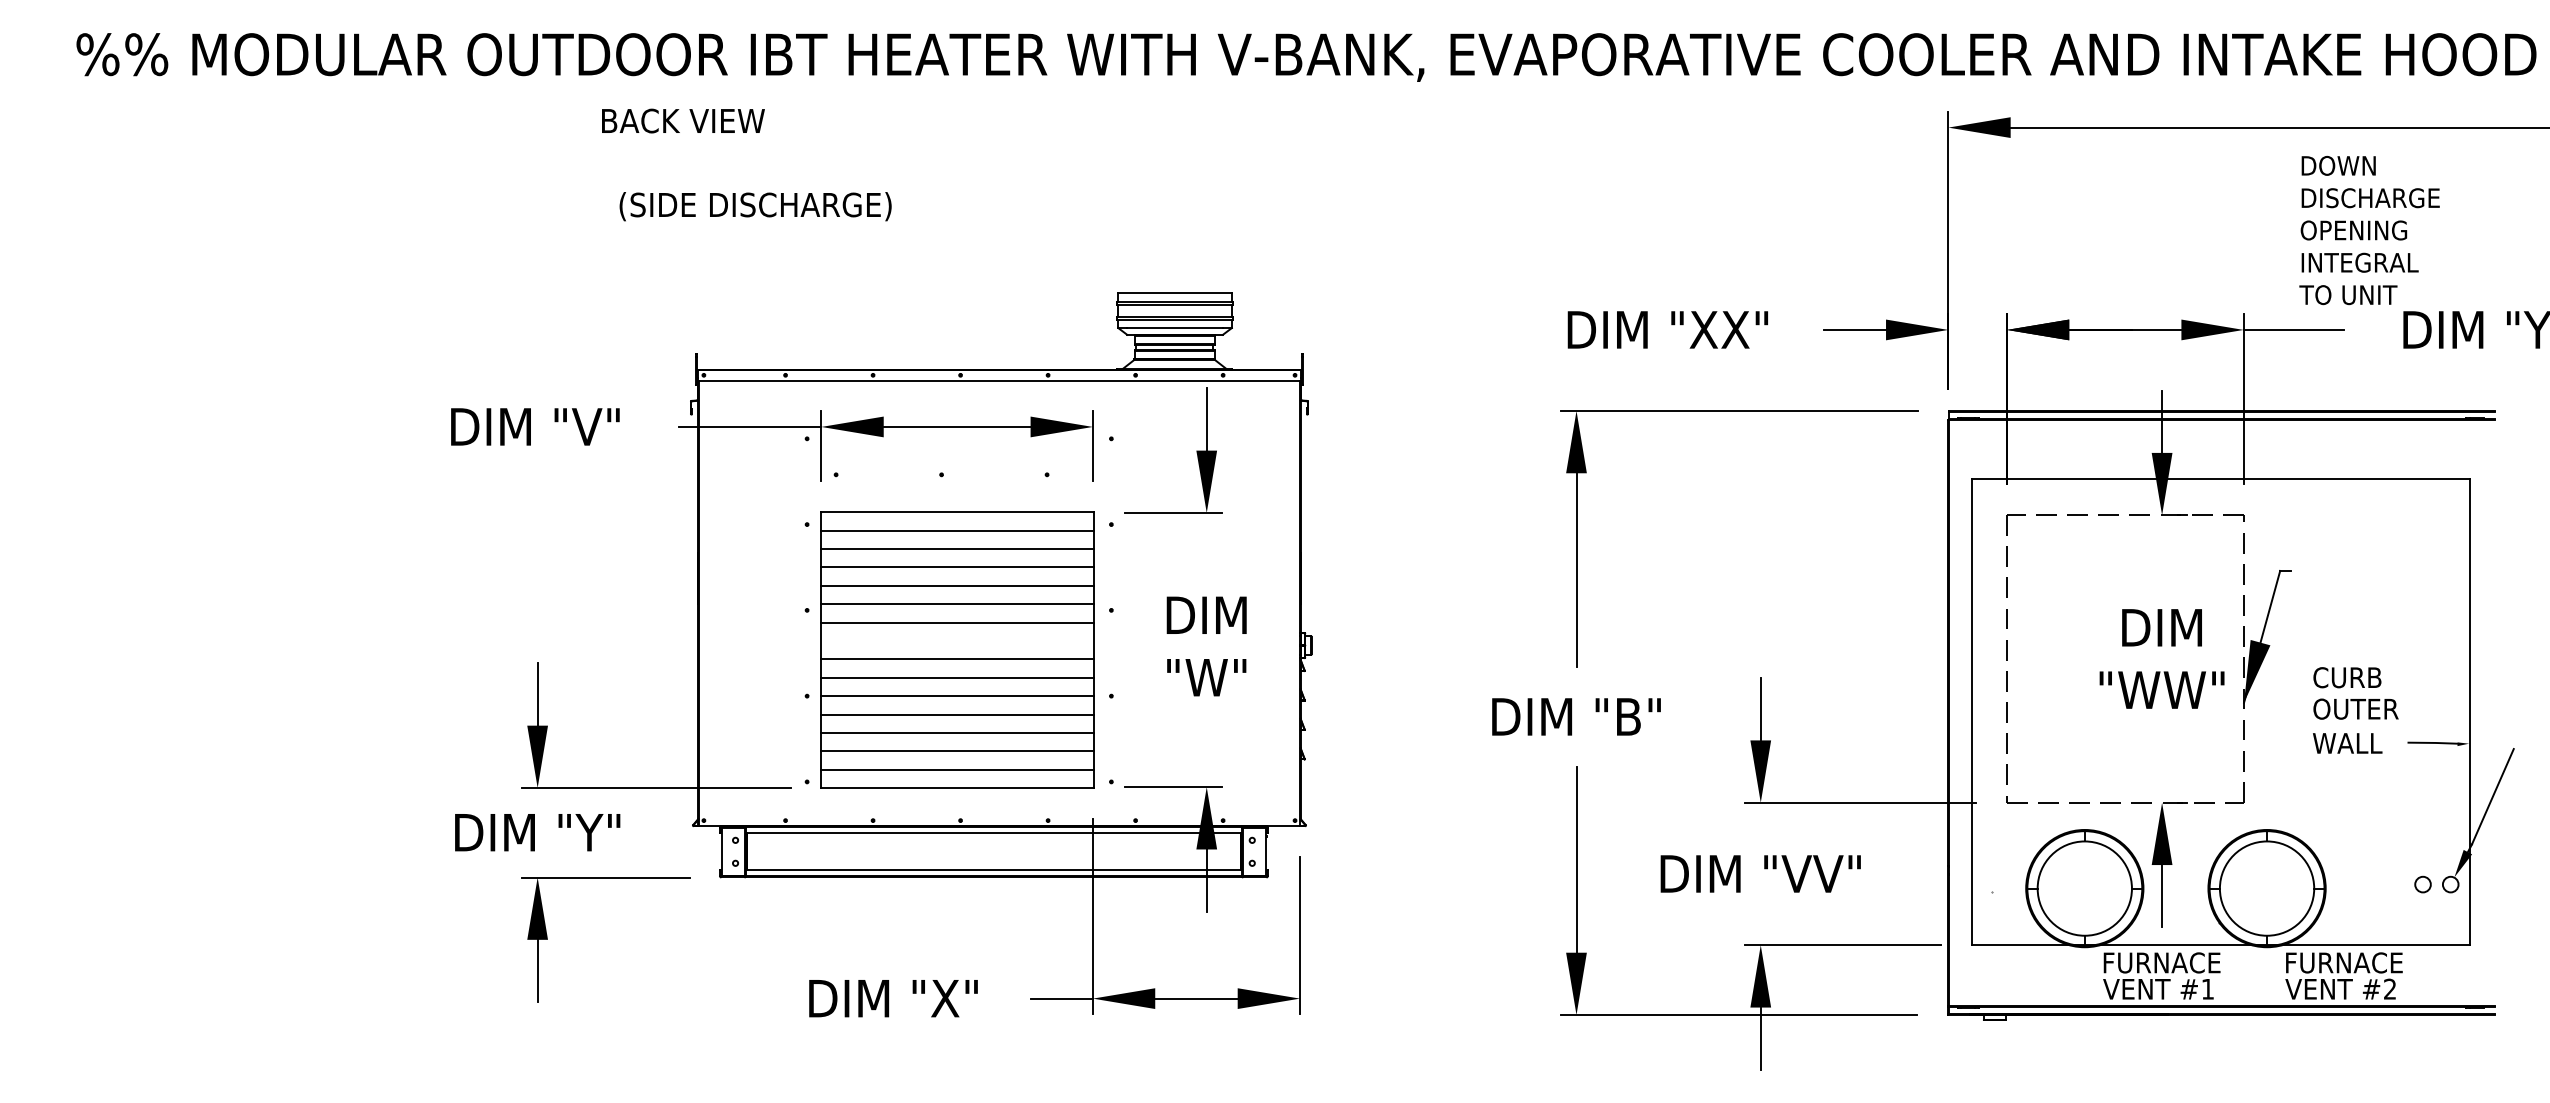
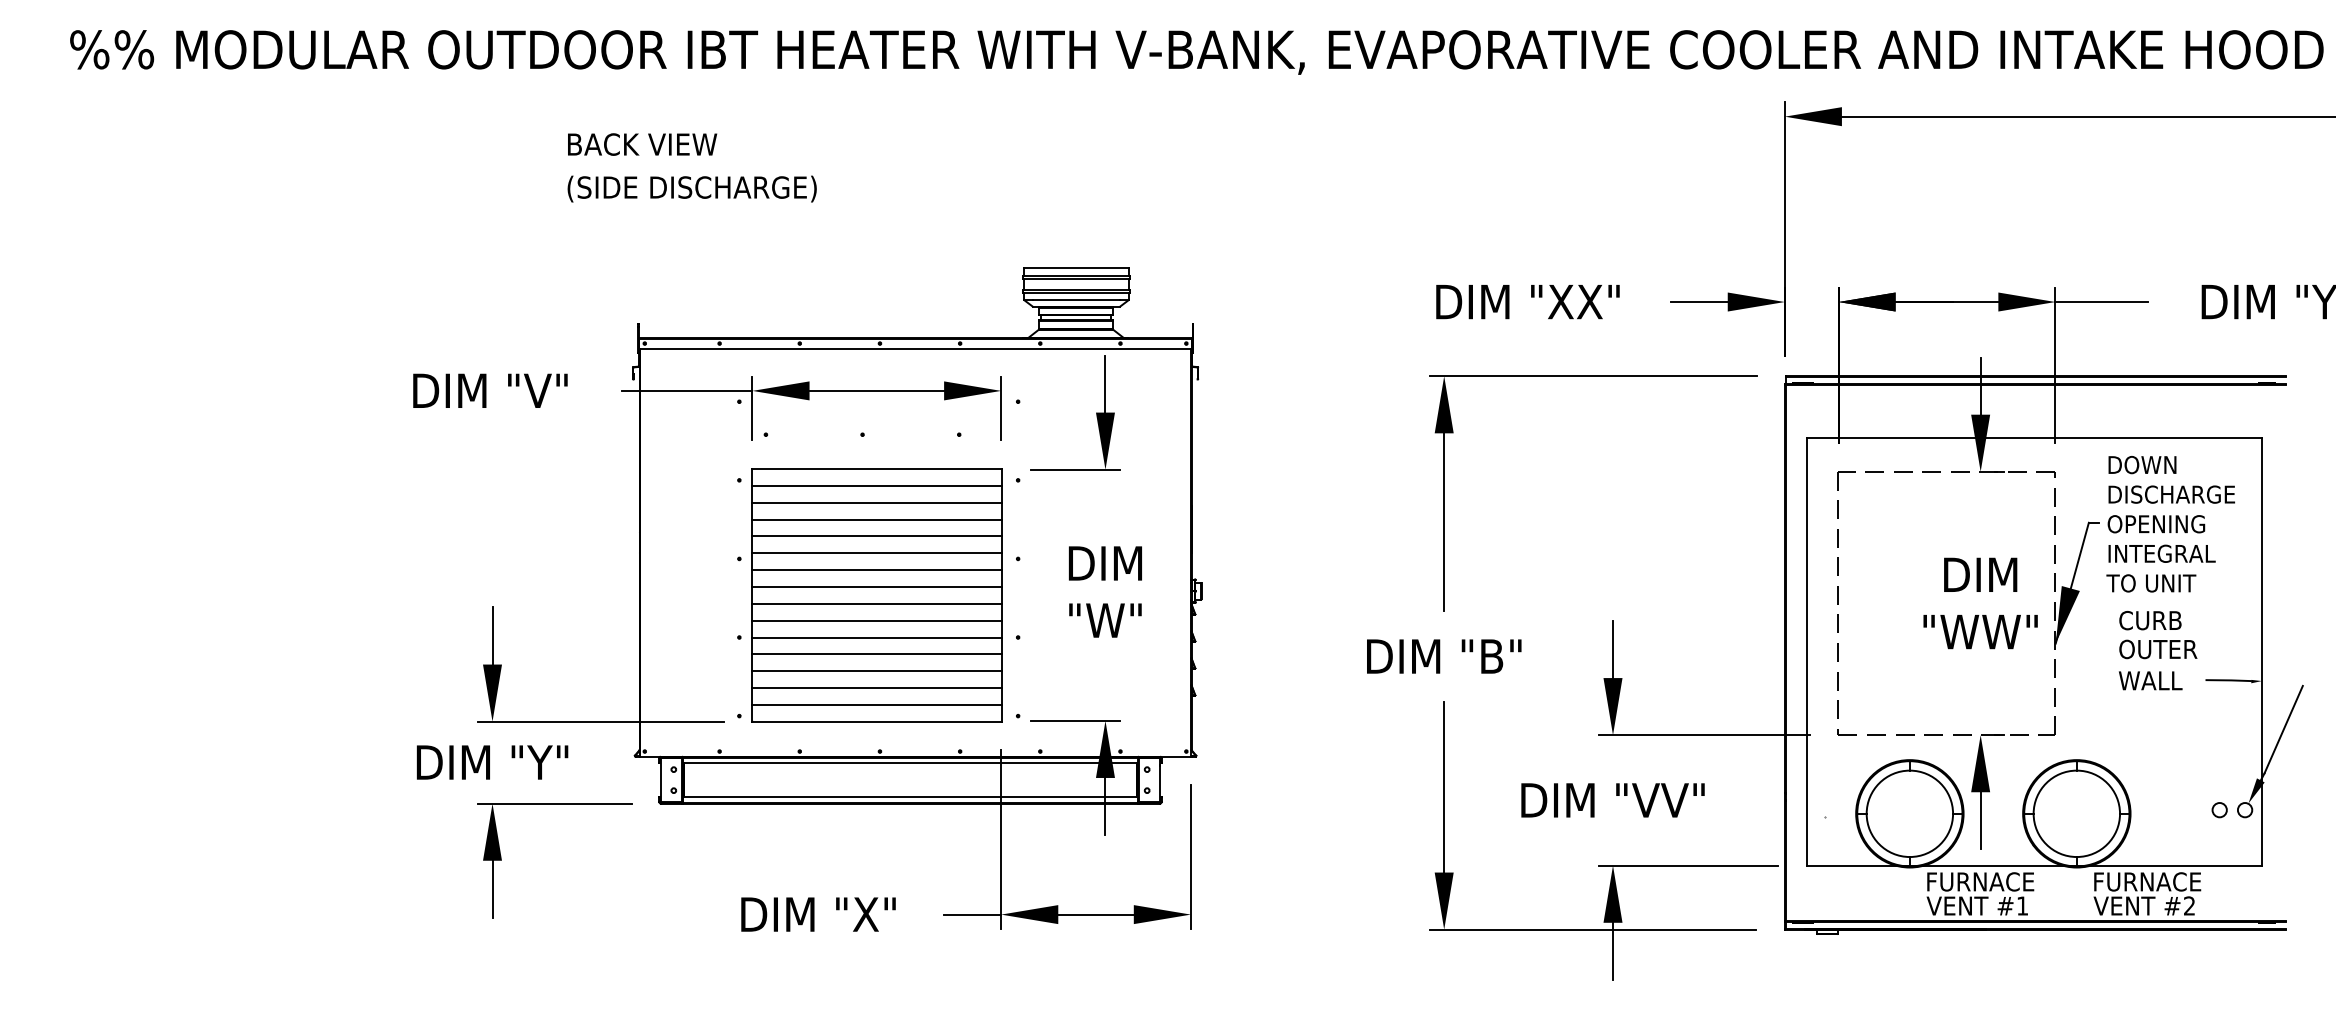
text: (683, 120) -> (642, 144), moved
text: (2369, 230) -> (2170, 524), moved
line: (957, 641) -> (877, 587), added

